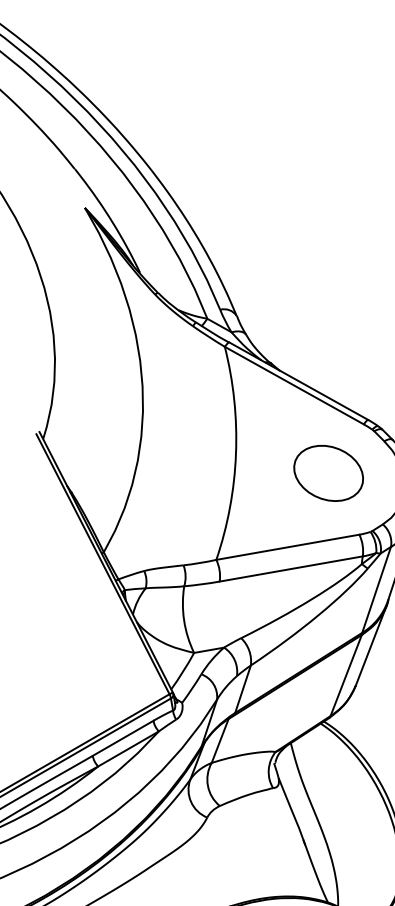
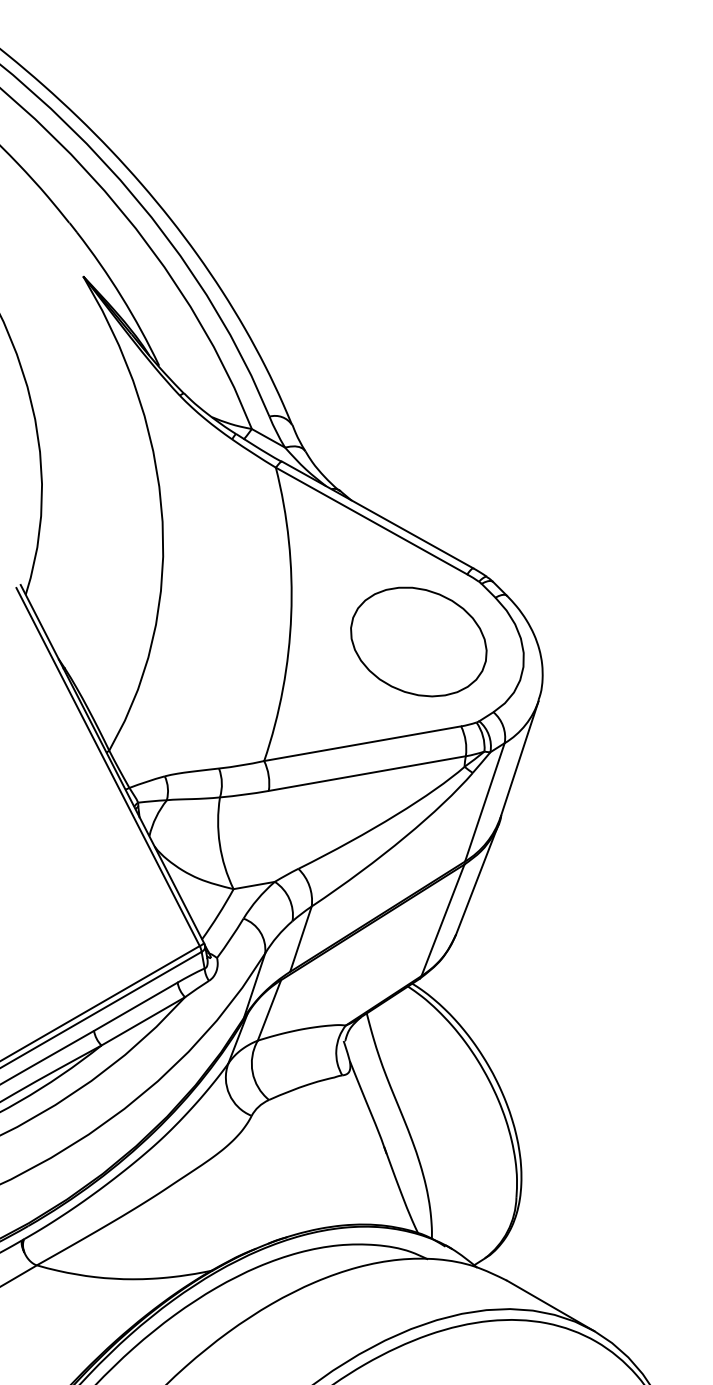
part: (328, 473) -> (418, 641), size x1.43

